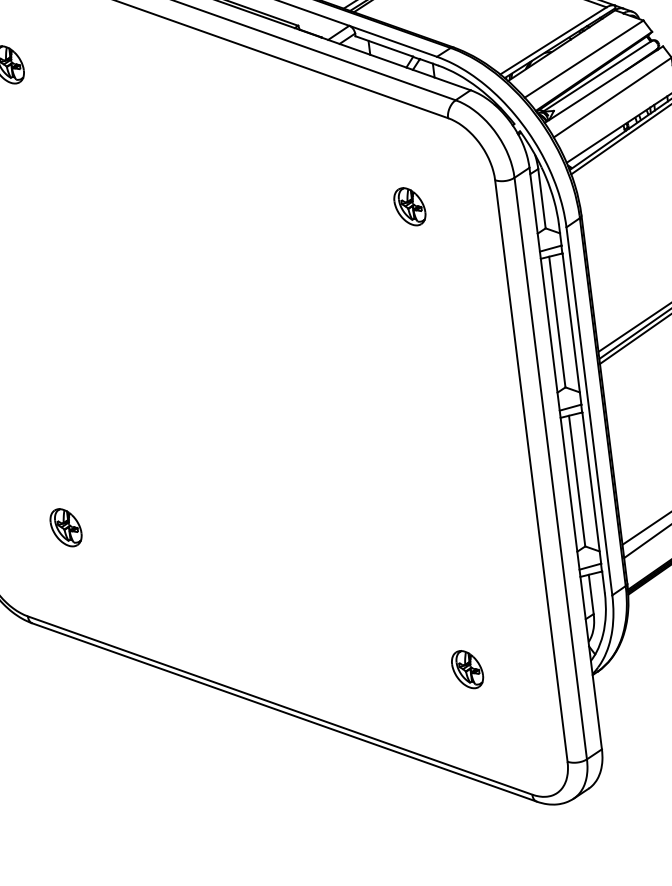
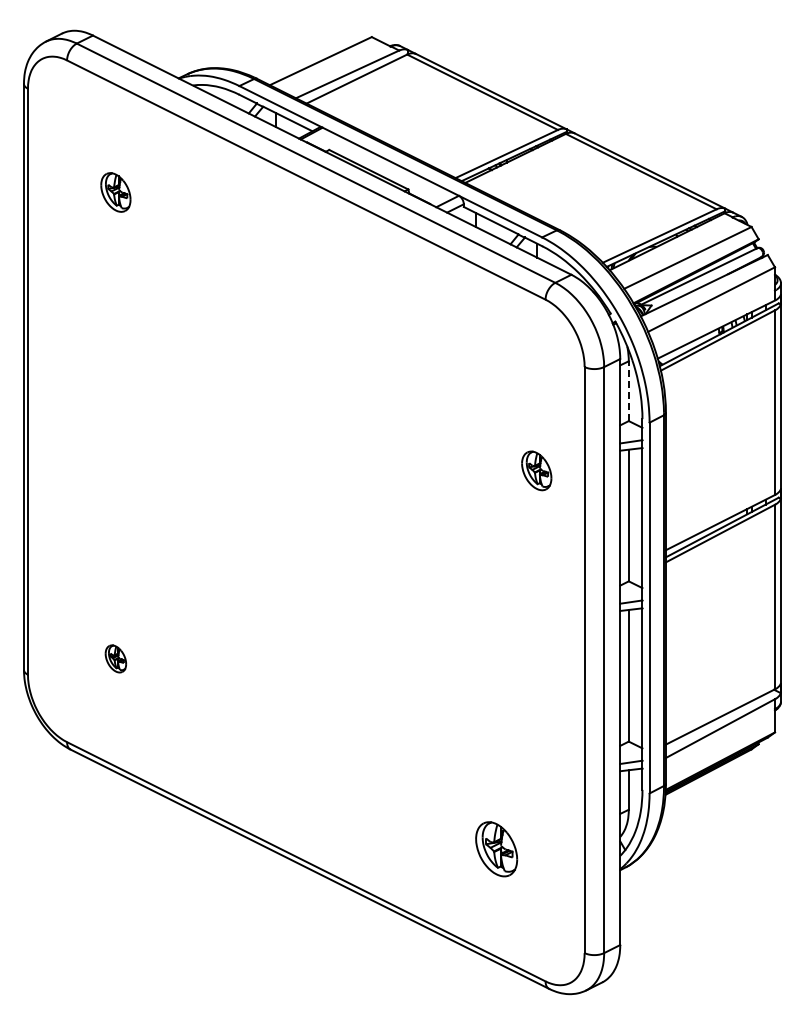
line: (541, 199) -> (628, 391), solid -> dashed
part: (409, 206) -> (536, 470), moved
part: (65, 527) -> (115, 658), size x0.7
part: (467, 669) -> (496, 849), size x1.4

